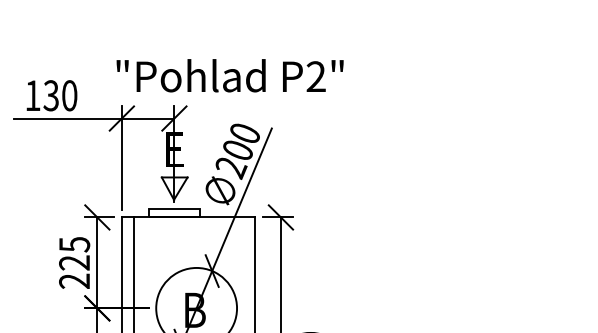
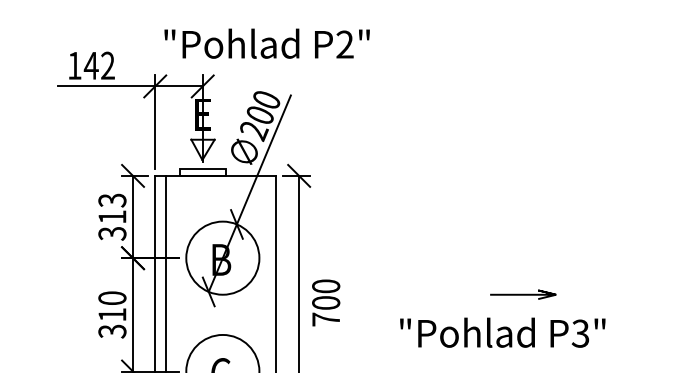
text: (229, 75) -> (266, 43), moved
text: (59, 95) -> (98, 65), 130 -> 142
text: (74, 262) -> (112, 216), 225 -> 313

